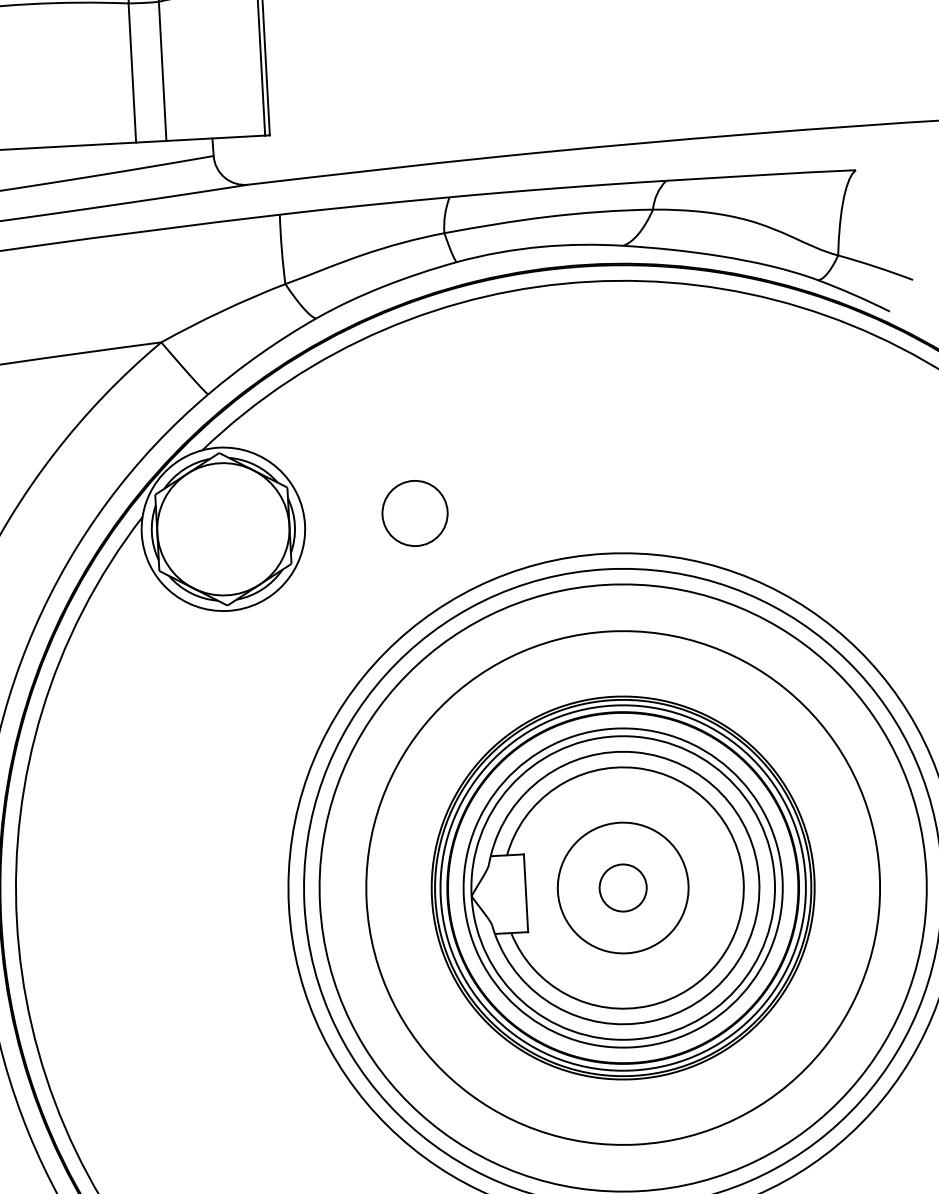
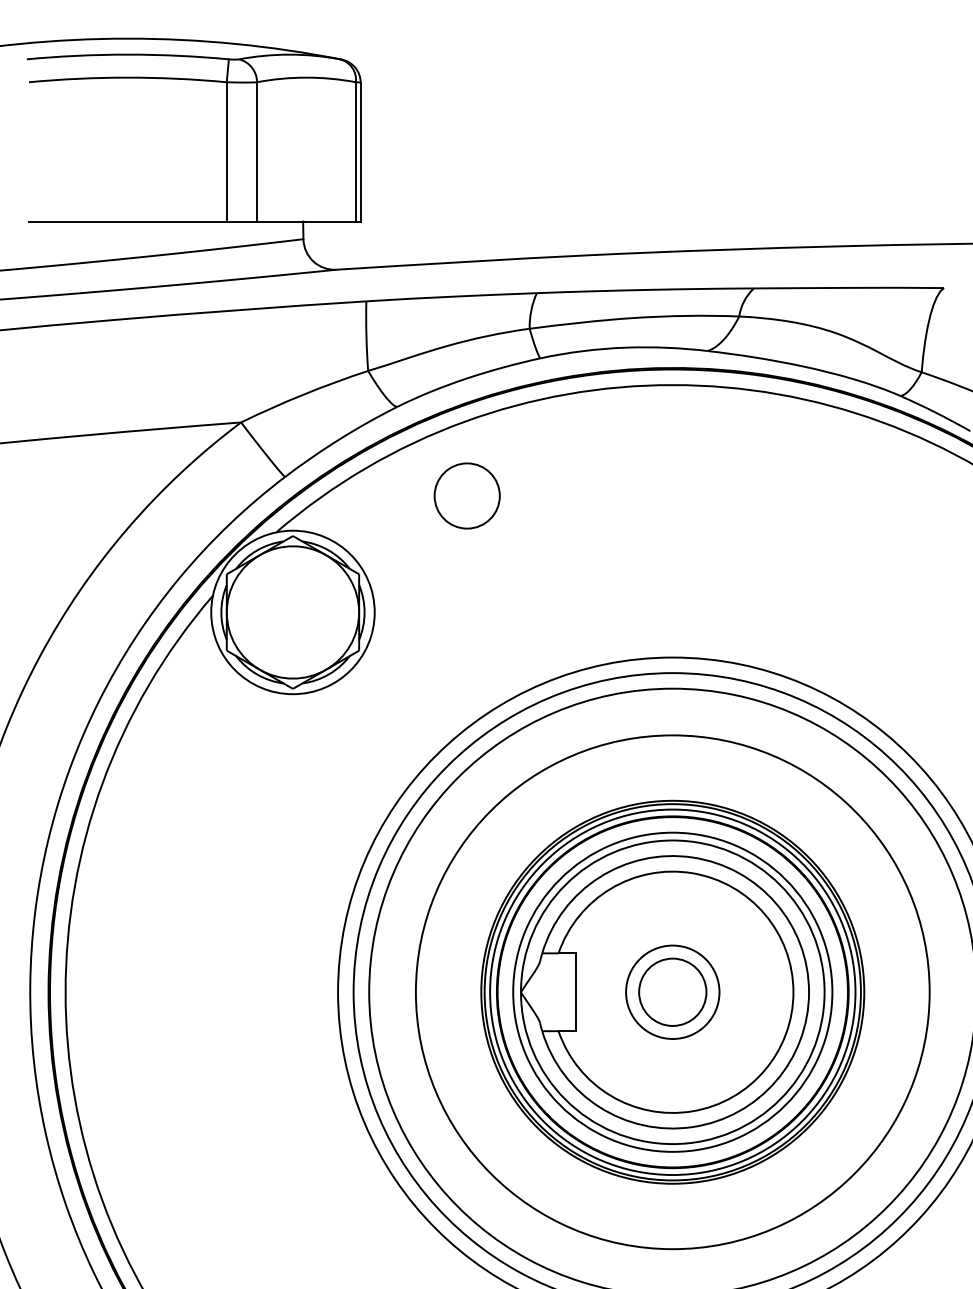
circle: (414, 512) -> (466, 495), moved
circle: (622, 887) -> (672, 991), size x0.71
circle: (622, 887) -> (672, 991), size x1.43

